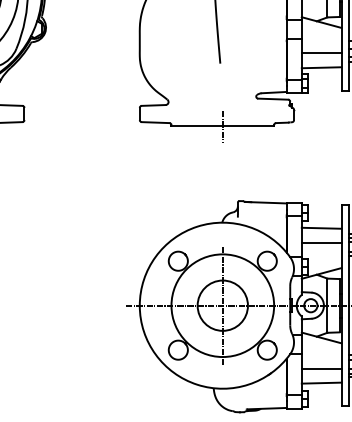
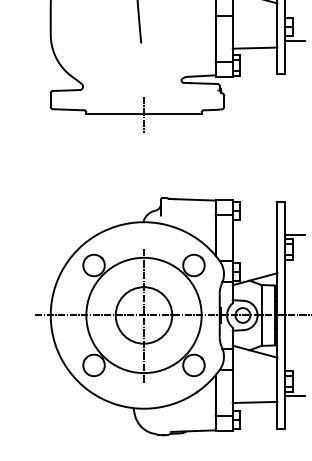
line: (321, 53) -> (254, 32), removed
line: (321, 227) -> (254, 227), removed
line: (321, 242) -> (254, 244), removed
line: (321, 368) -> (254, 386), removed

